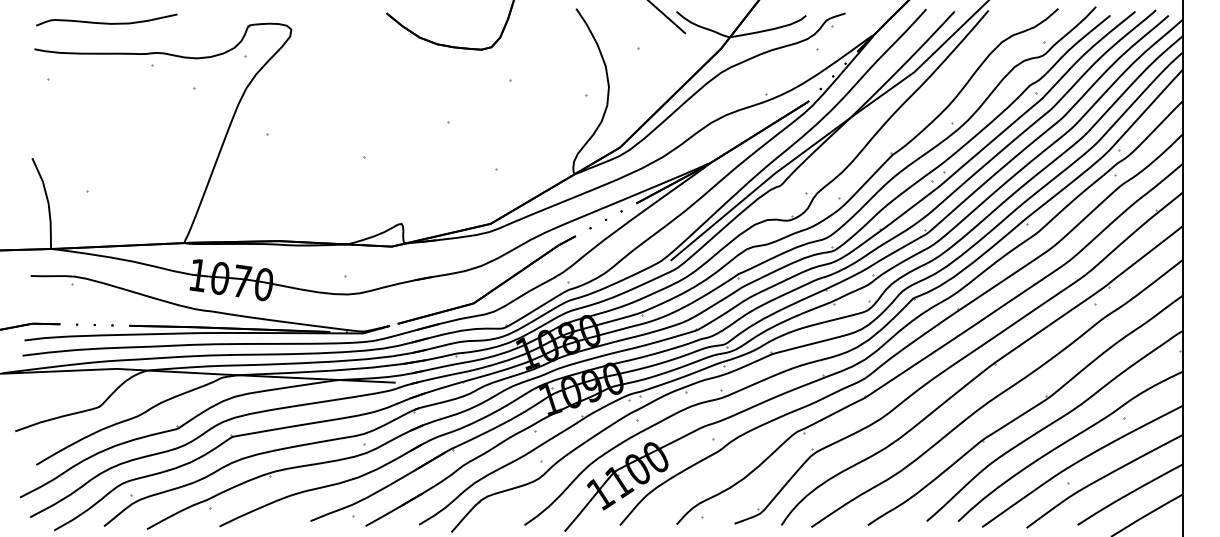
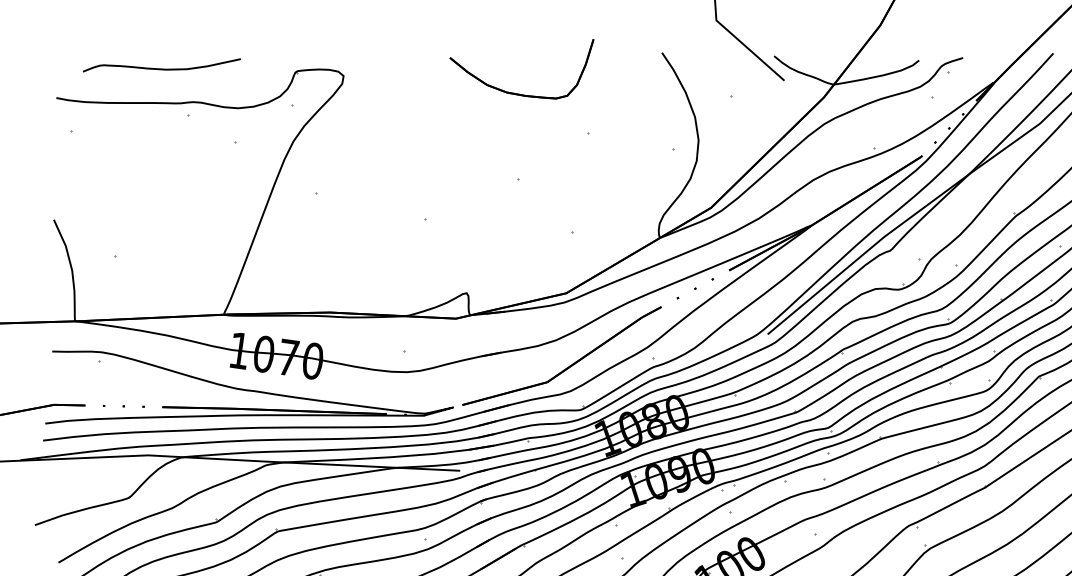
curve: (106, 22) -> (161, 68), moved

